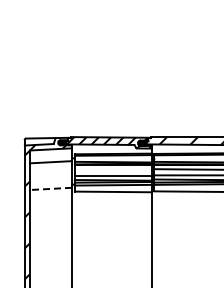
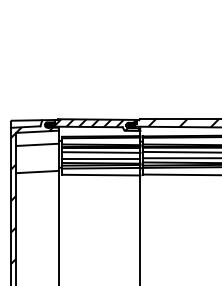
line: (112, 169) -> (100, 152), added
line: (51, 188) -> (38, 171), dashed -> solid

